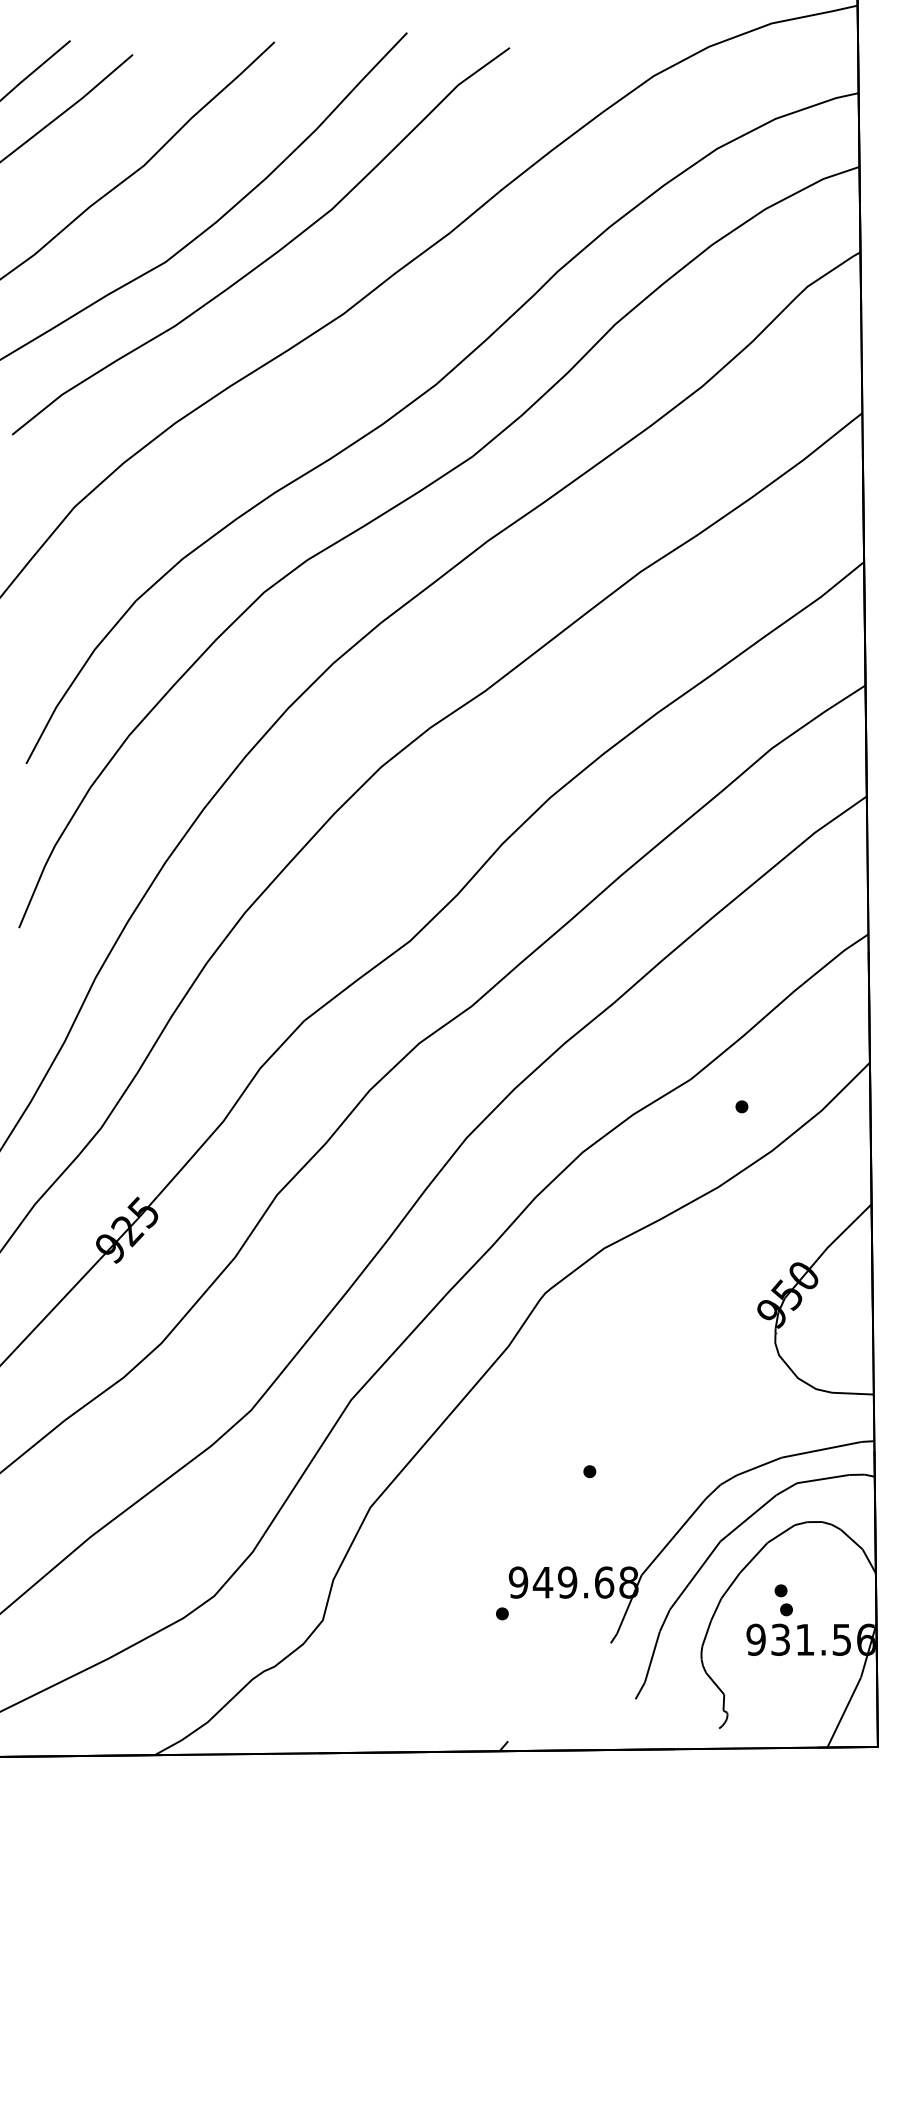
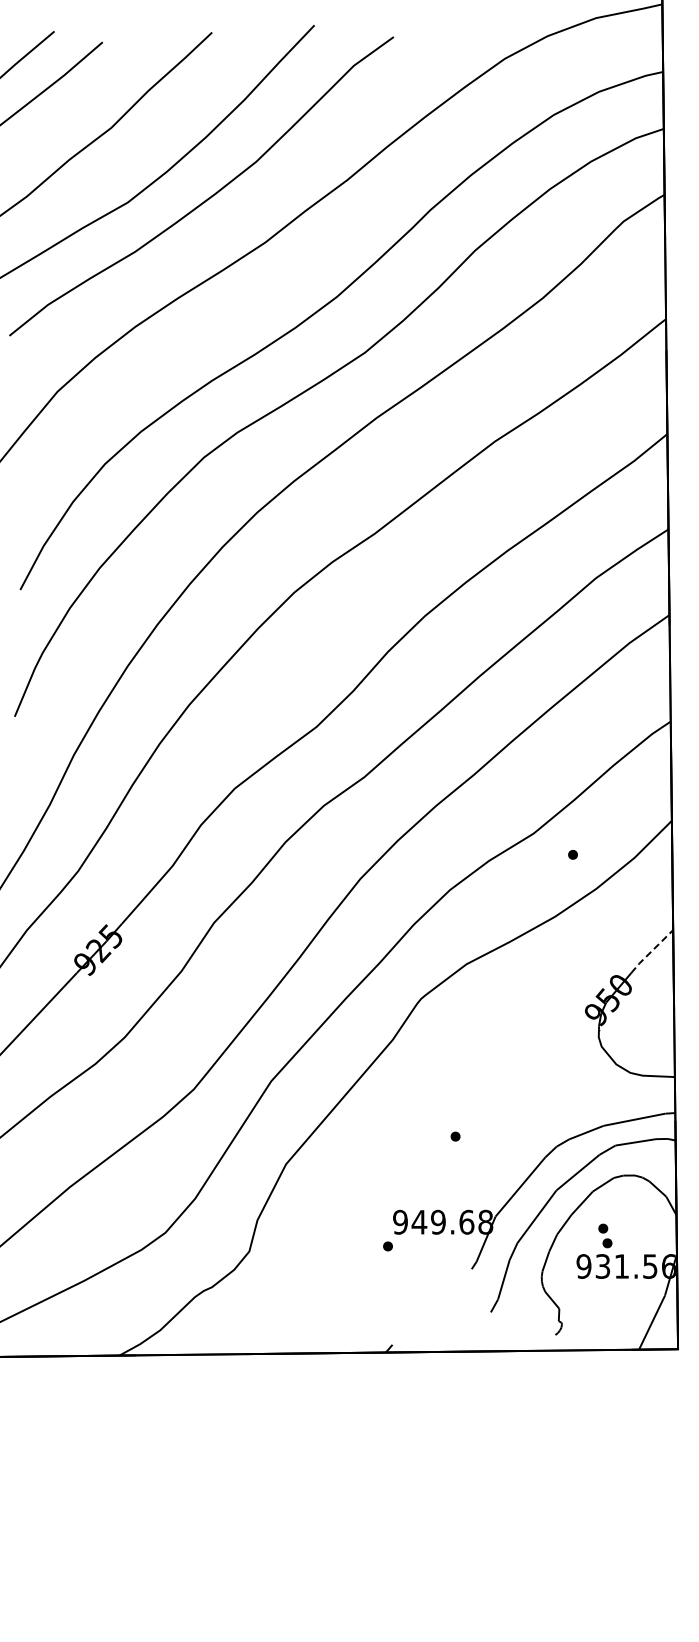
line: (843, 1231) -> (651, 951), solid -> dashed

